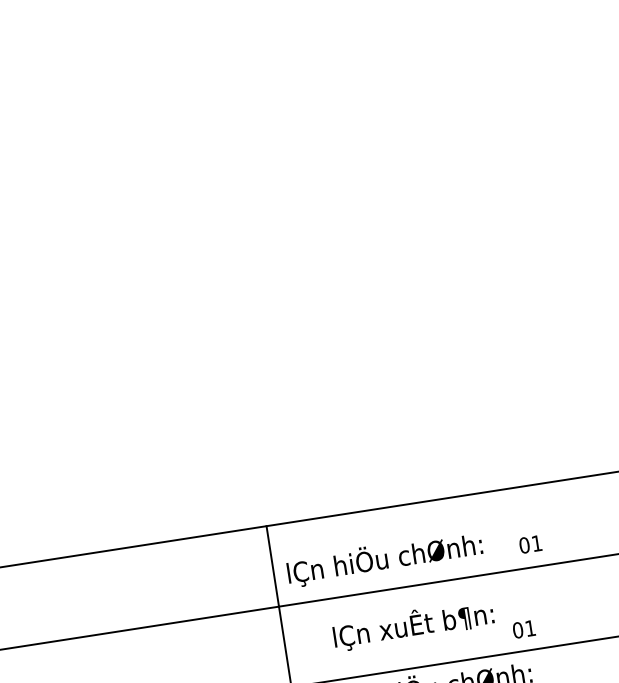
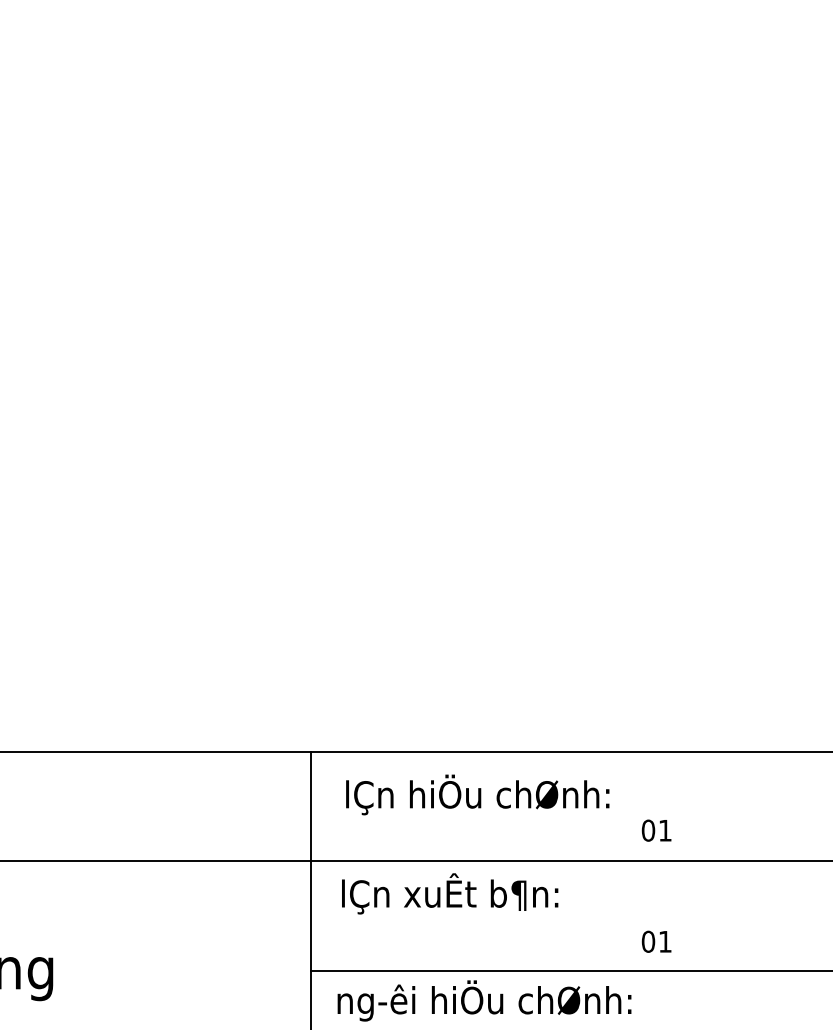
text: (384, 558) -> (477, 794), moved
text: (413, 625) -> (450, 893), moved
text: (523, 629) -> (656, 941), moved

